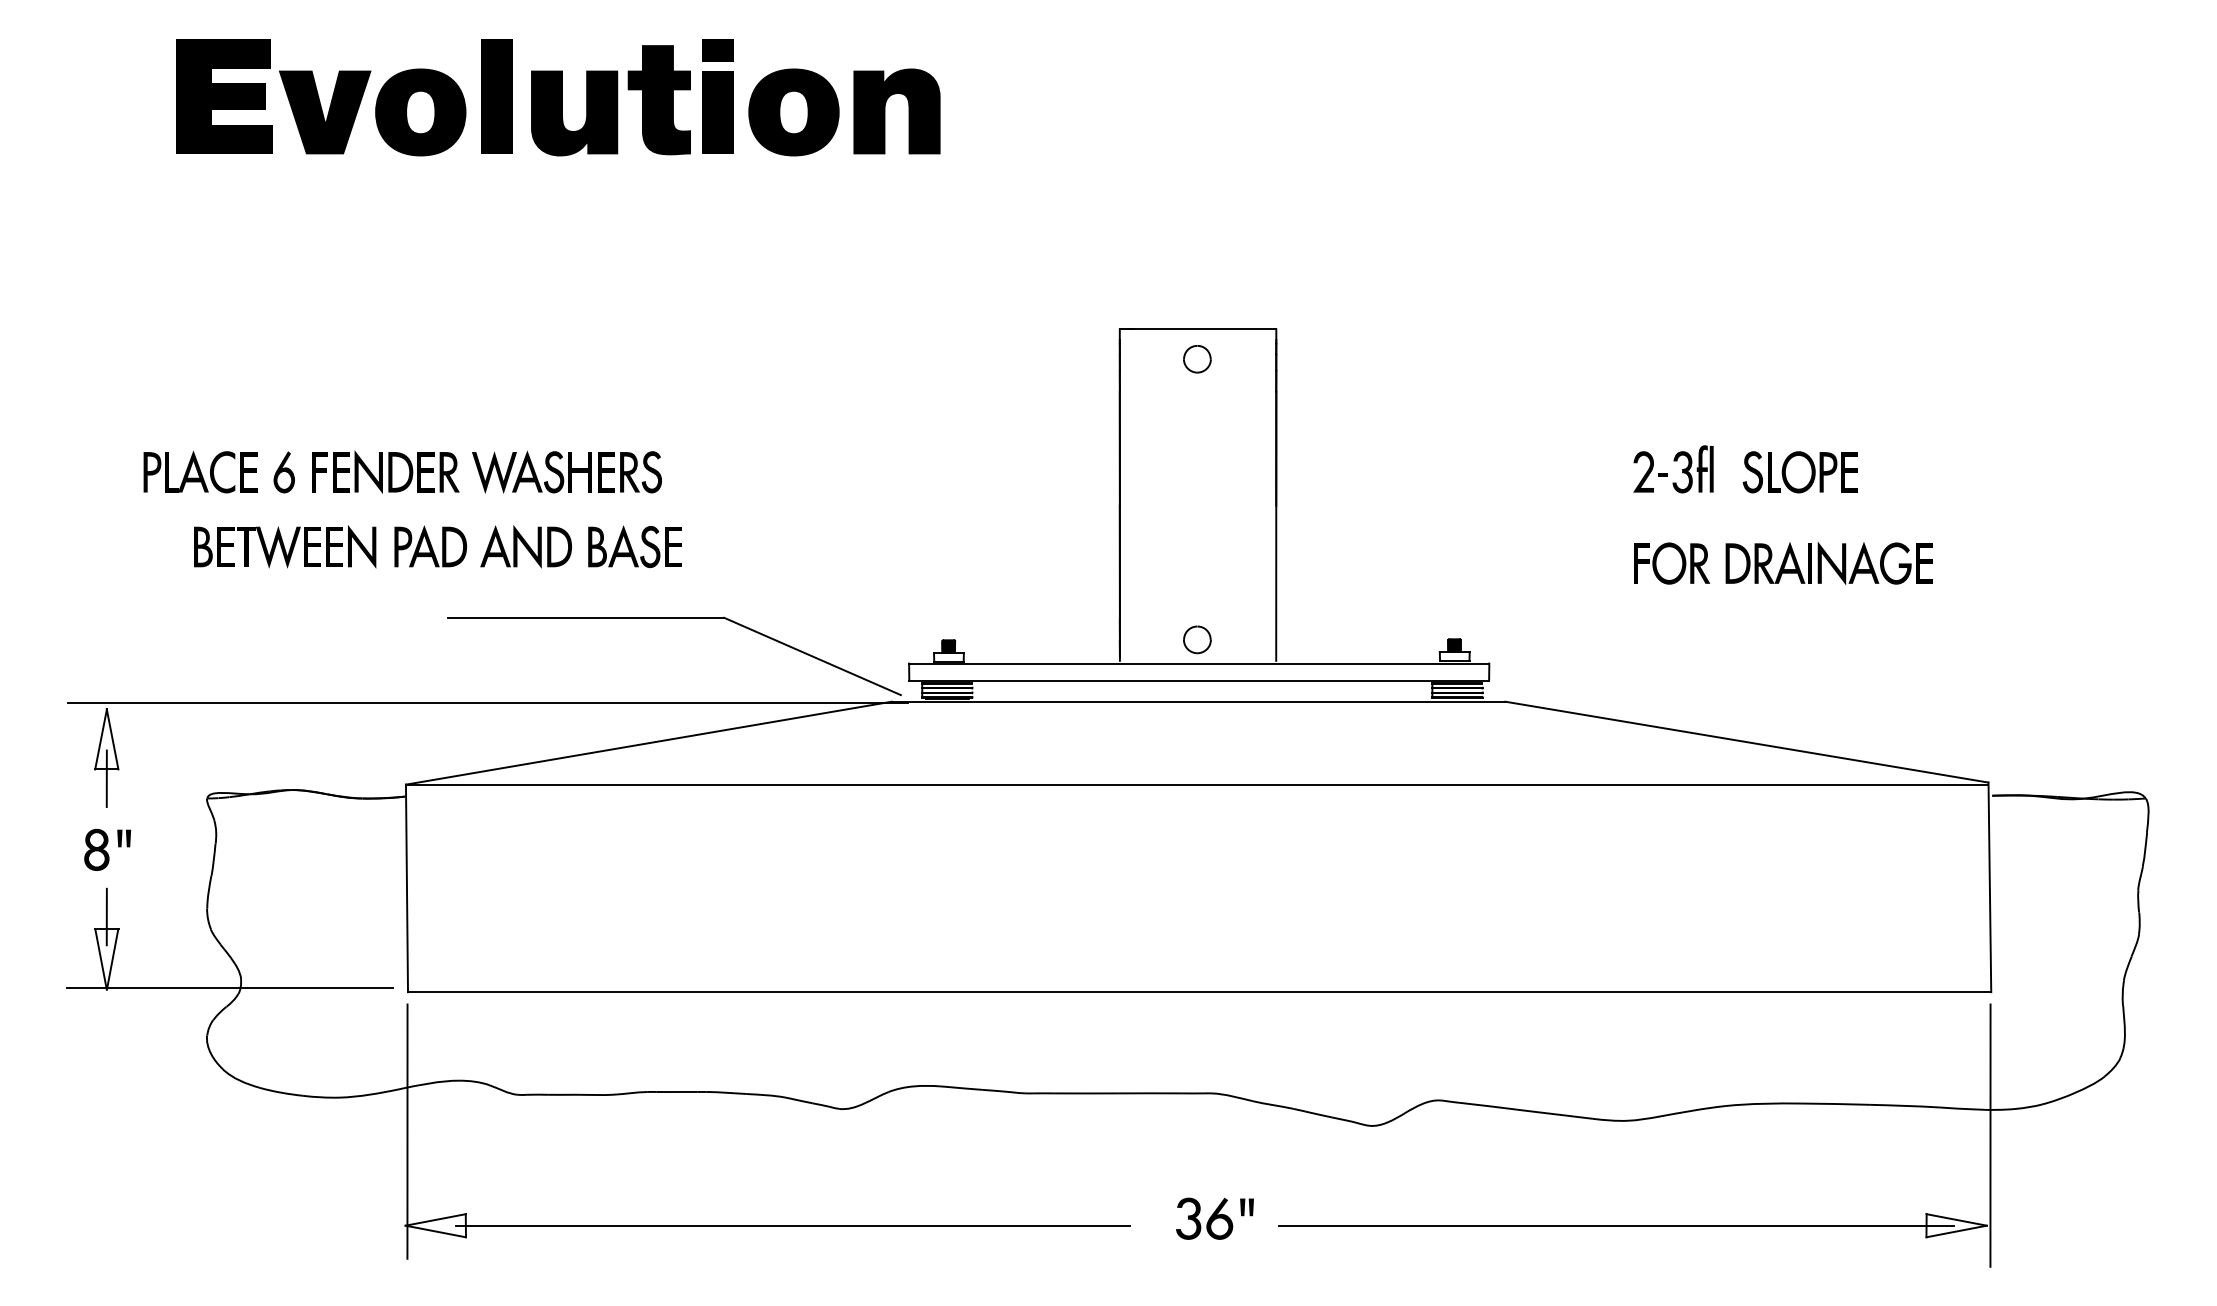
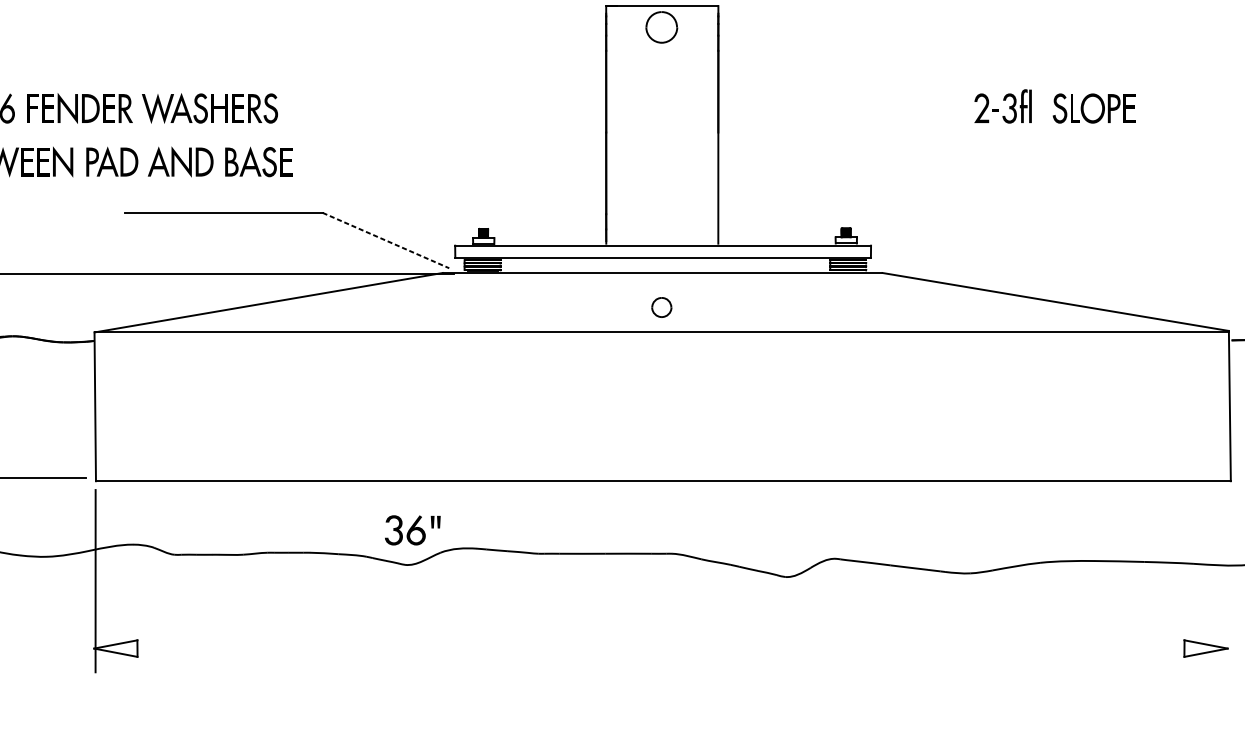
part: (1197, 359) -> (661, 27), size x1.6
part: (1783, 563) -> (1081, 173), removed
part: (1197, 639) -> (661, 307), moved
line: (813, 656) -> (386, 240), solid -> dashed
line: (1990, 1135) -> (1230, 583), removed
part: (1214, 1218) -> (412, 530), moved
line: (792, 1225) -> (371, 648), removed
line: (1616, 1225) -> (962, 648), removed

